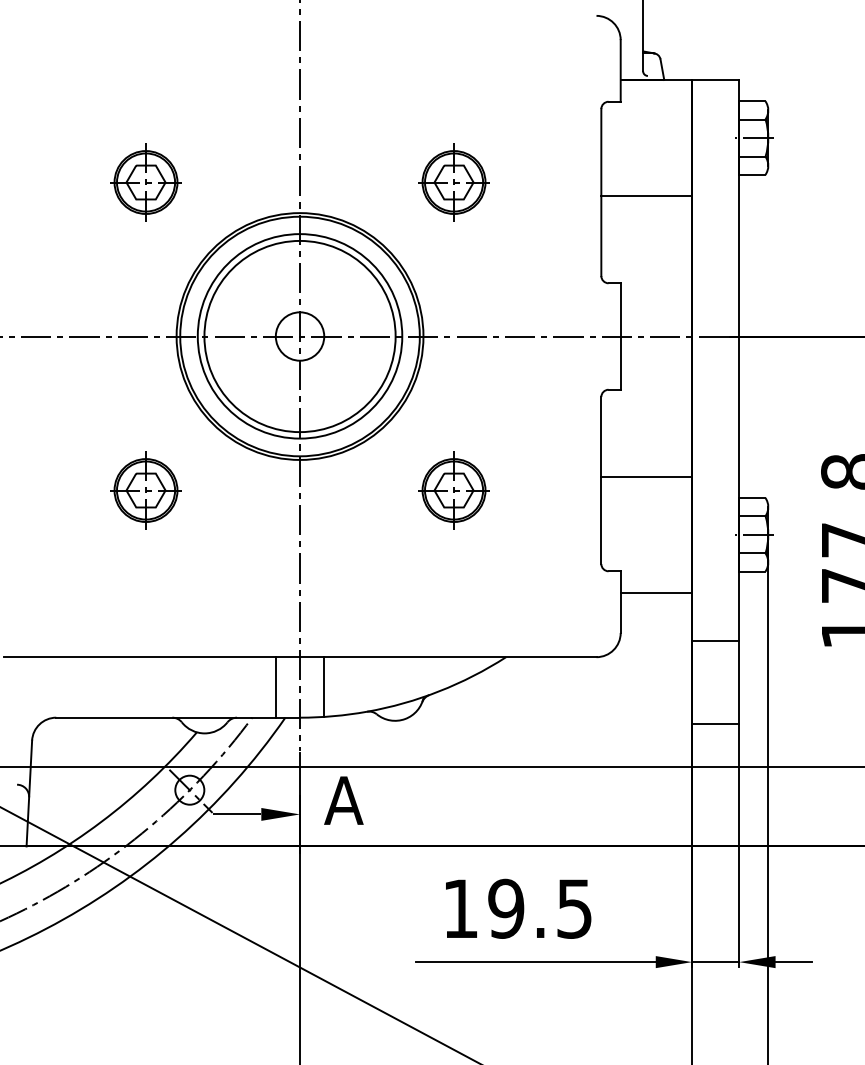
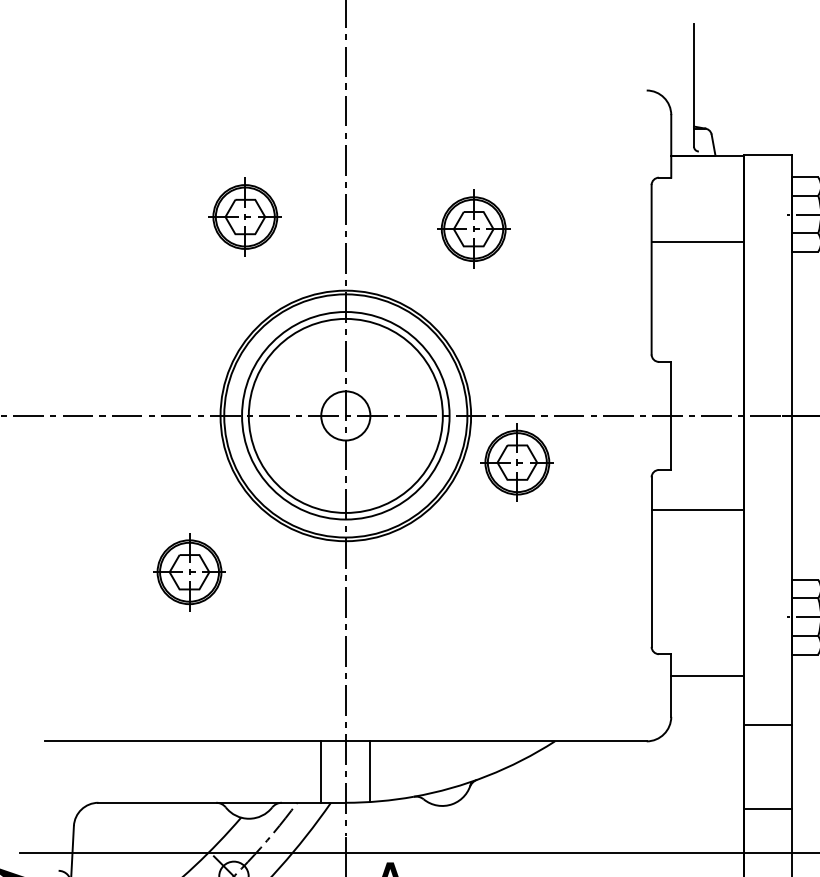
part: (145, 182) -> (244, 216), moved
part: (453, 182) -> (473, 229), moved
line: (646, 196) -> (697, 242), moved
line: (646, 476) -> (697, 509), moved
part: (453, 490) -> (516, 462), moved

